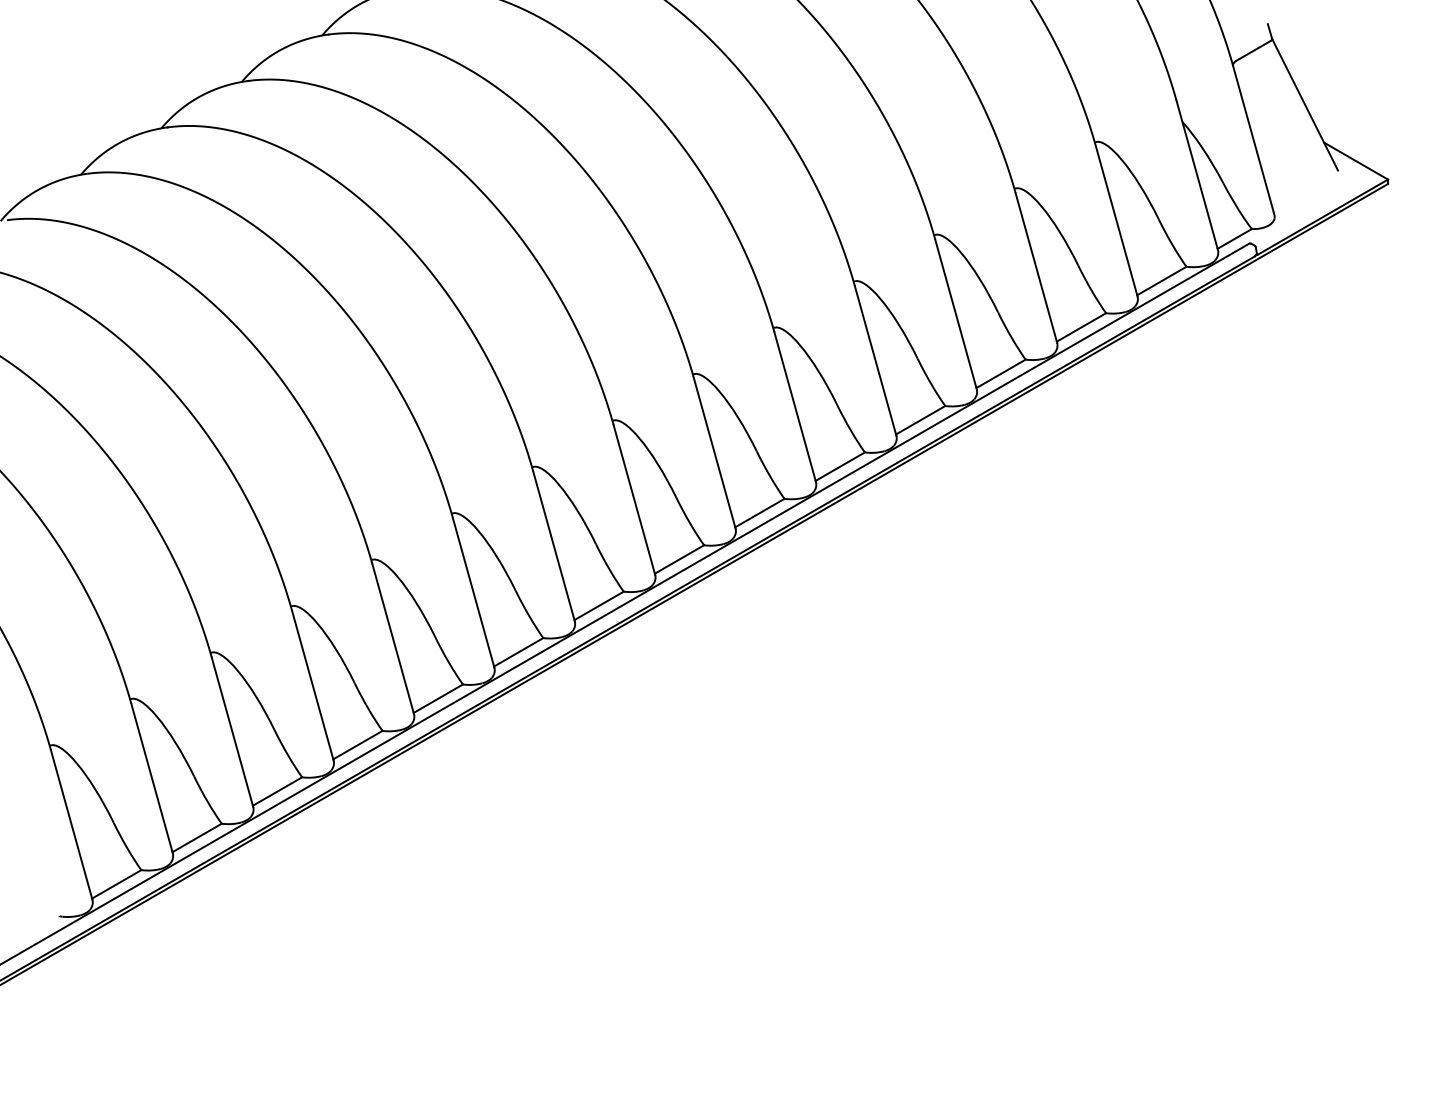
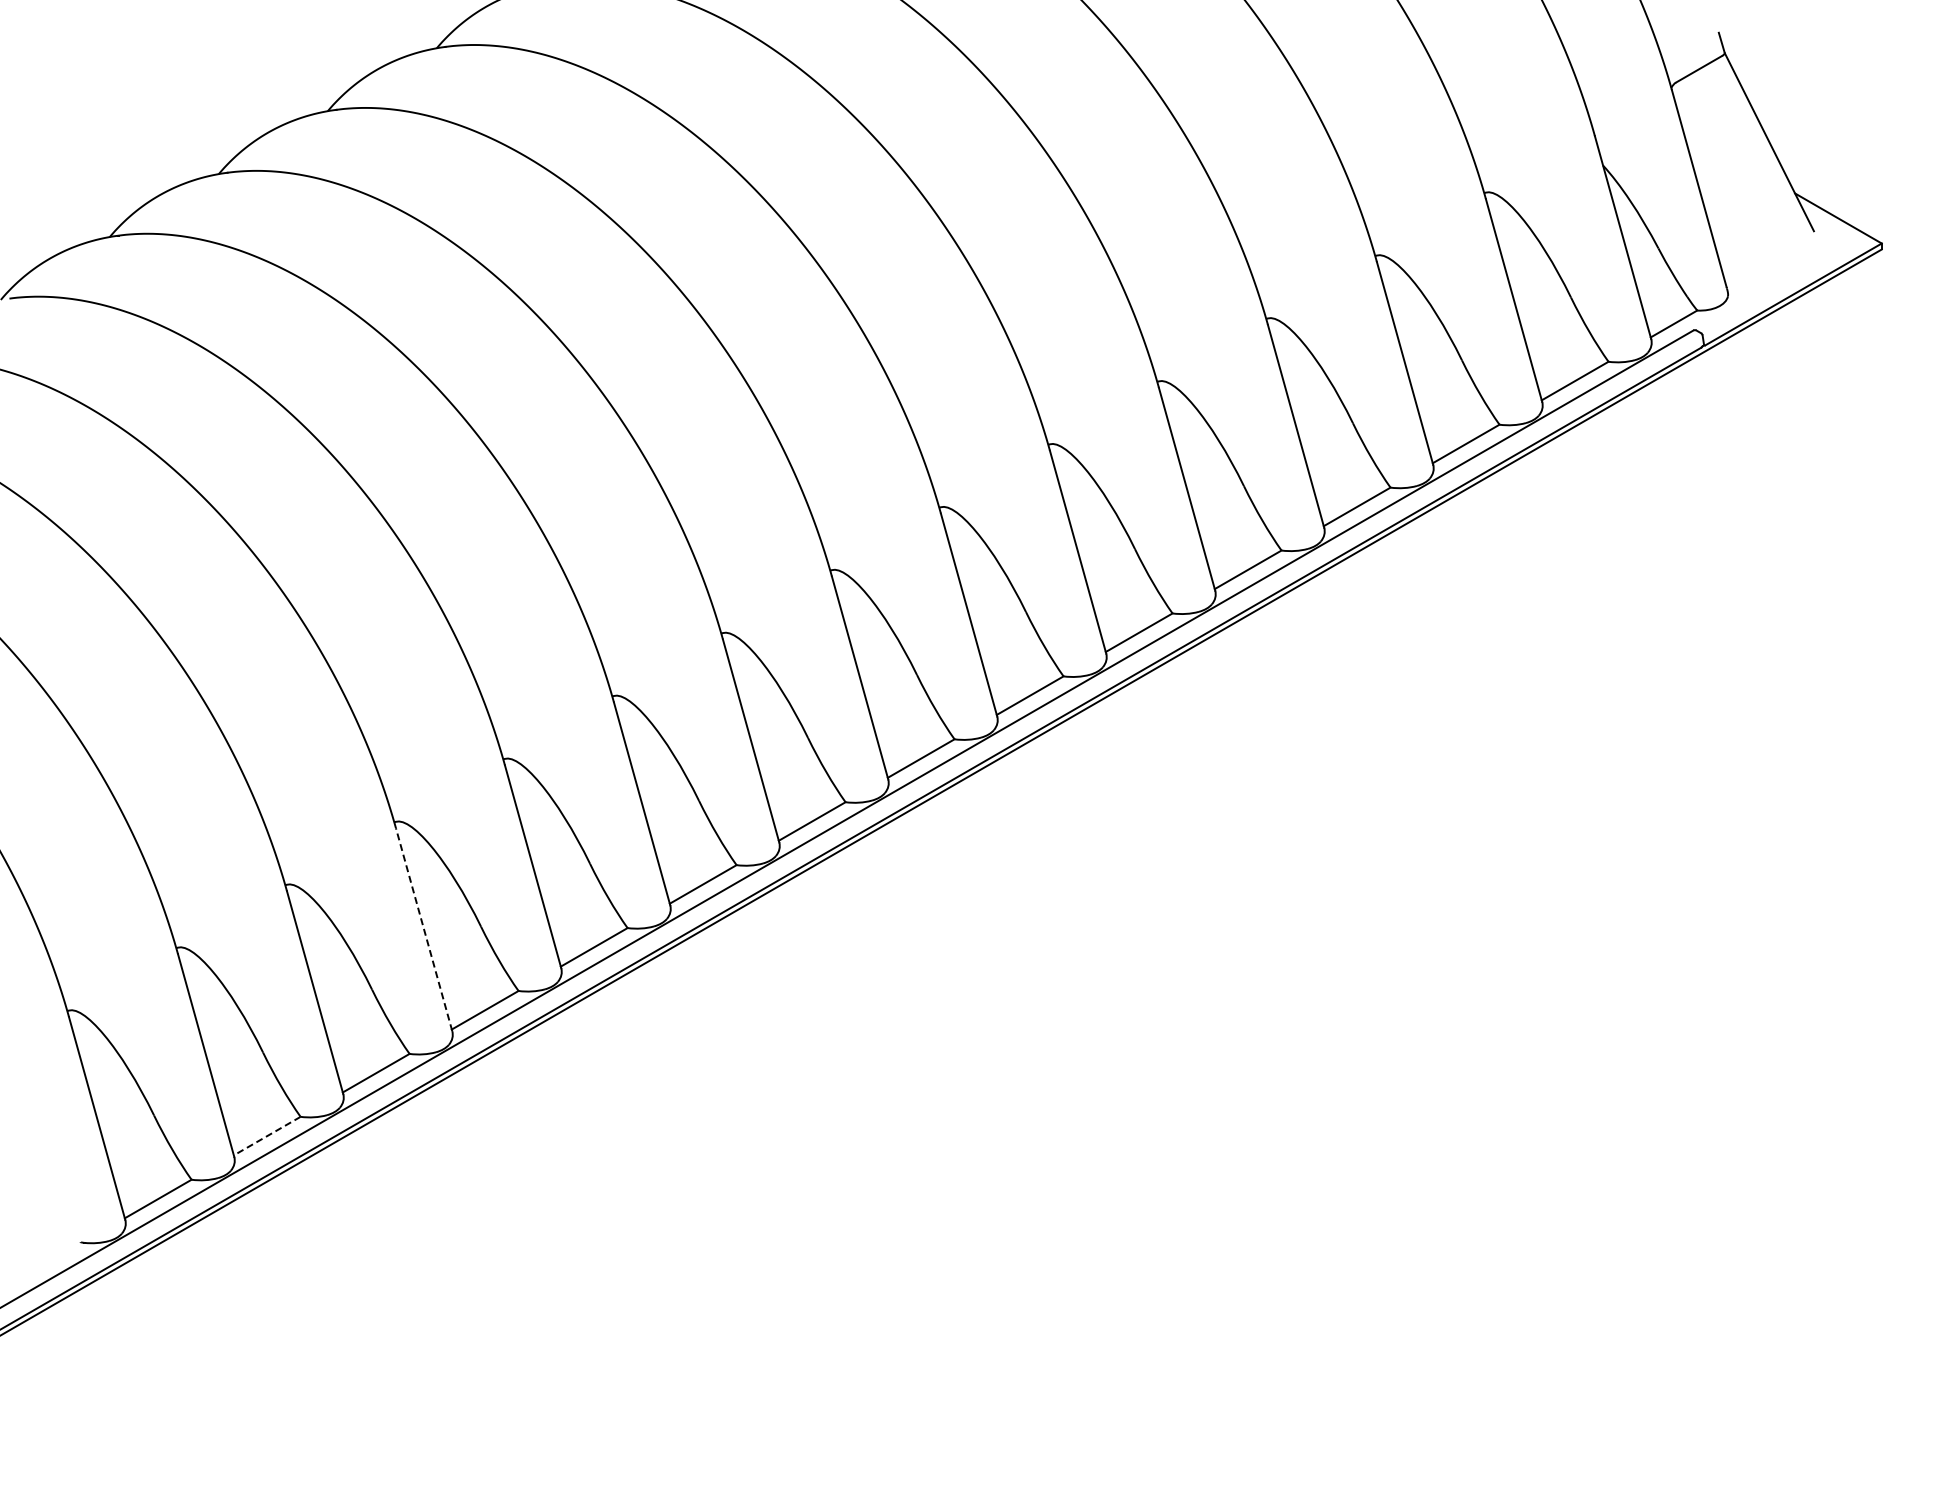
line: (313, 685) -> (424, 929), solid -> dashed
line: (197, 838) -> (267, 1136), solid -> dashed

